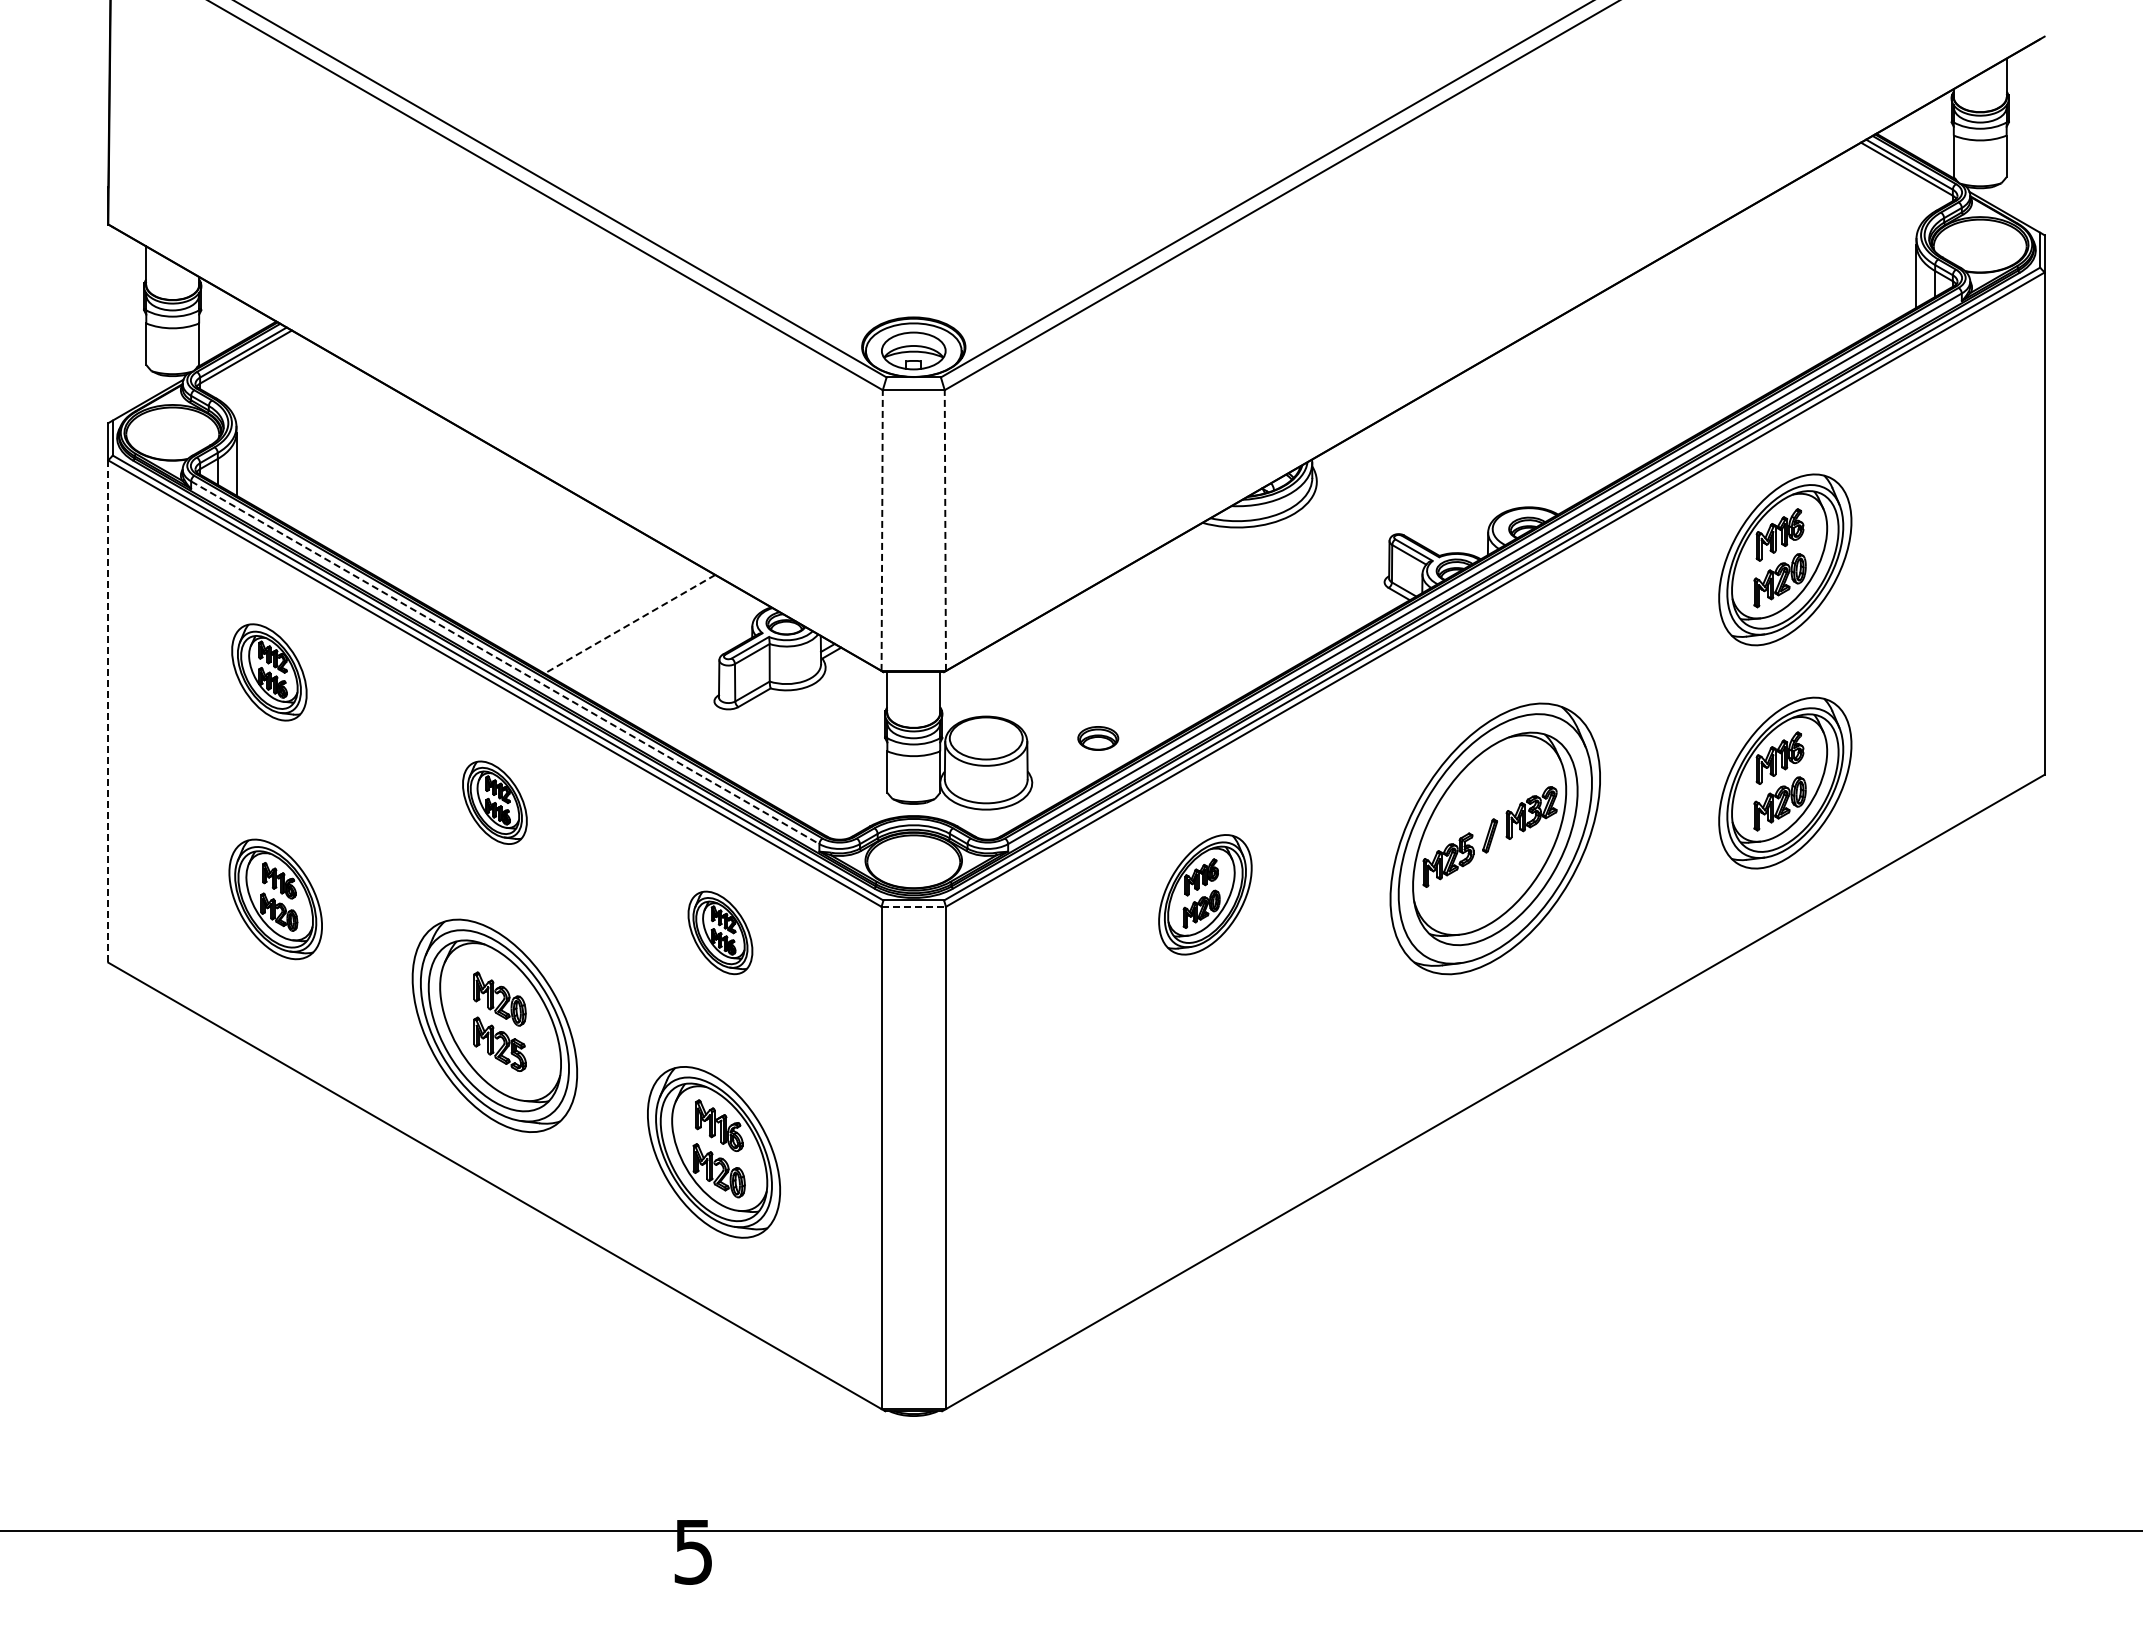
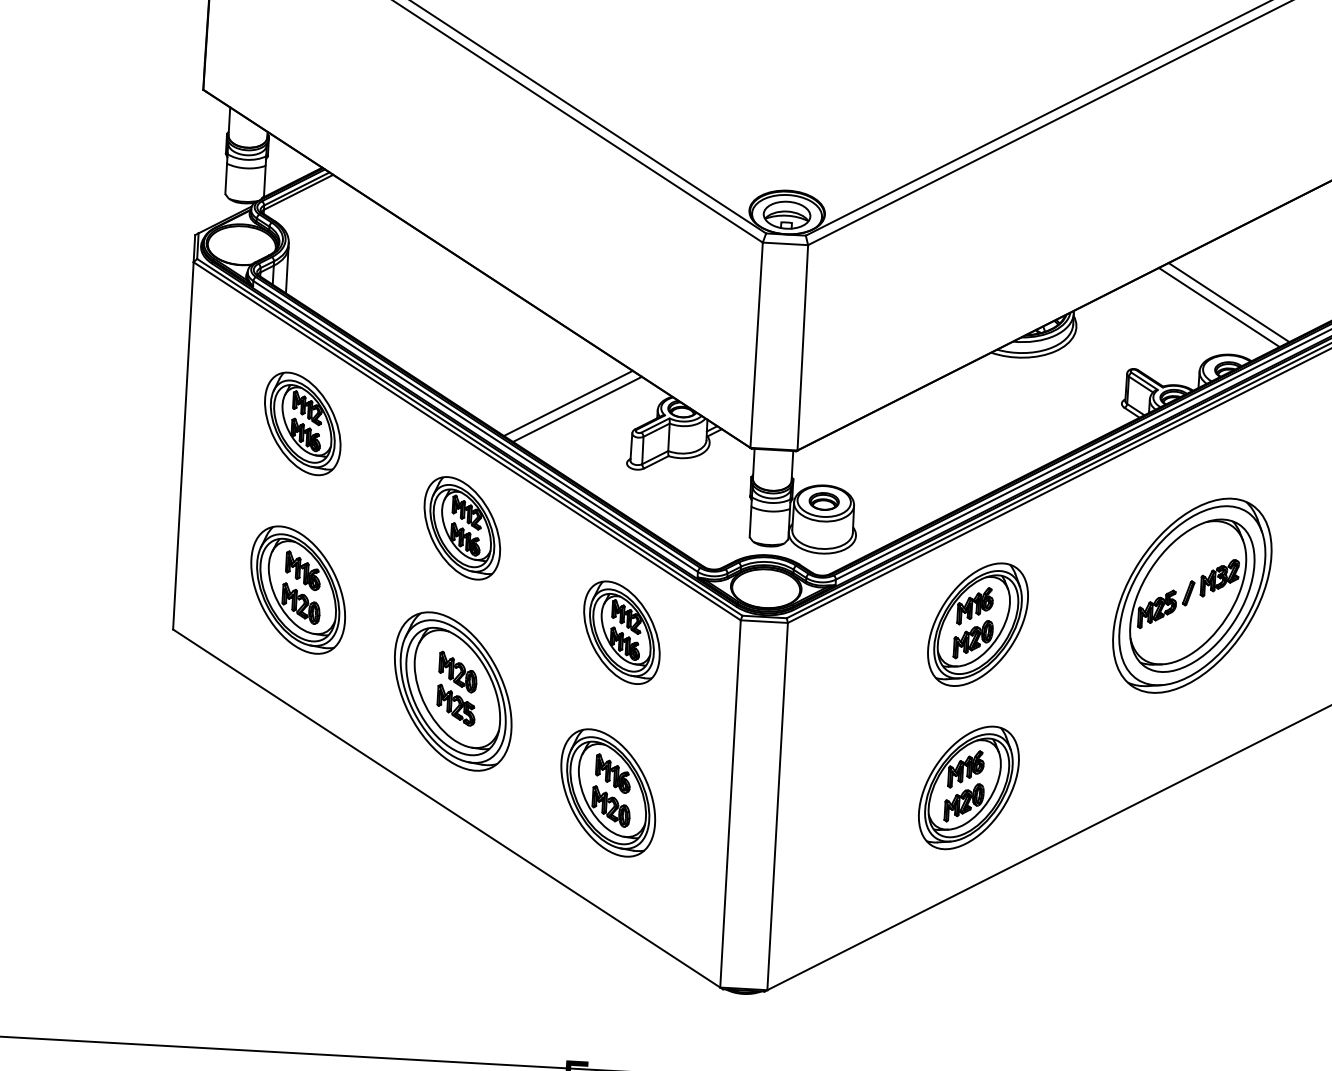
line: (1522, 436) -> (1228, 302), added
line: (1509, 443) -> (1218, 307), added
line: (882, 530) -> (756, 345), dashed -> solid
line: (945, 530) -> (802, 347), dashed -> solid
line: (629, 624) -> (568, 403), dashed -> solid
line: (642, 631) -> (577, 409), added
line: (505, 662) -> (475, 426), dashed -> solid
part: (269, 672) -> (302, 423), size x1.43
line: (108, 712) -> (183, 446), dashed -> solid
part: (1098, 738) -> (824, 501), moved
part: (494, 802) -> (462, 528), size x1.67
part: (1205, 894) -> (978, 624), size x1.43
part: (275, 899) -> (297, 590), size x1.43
line: (914, 906) -> (764, 621), dashed -> solid
part: (720, 932) -> (621, 632), size x1.67
part: (1205, 1117) -> (969, 787), added

